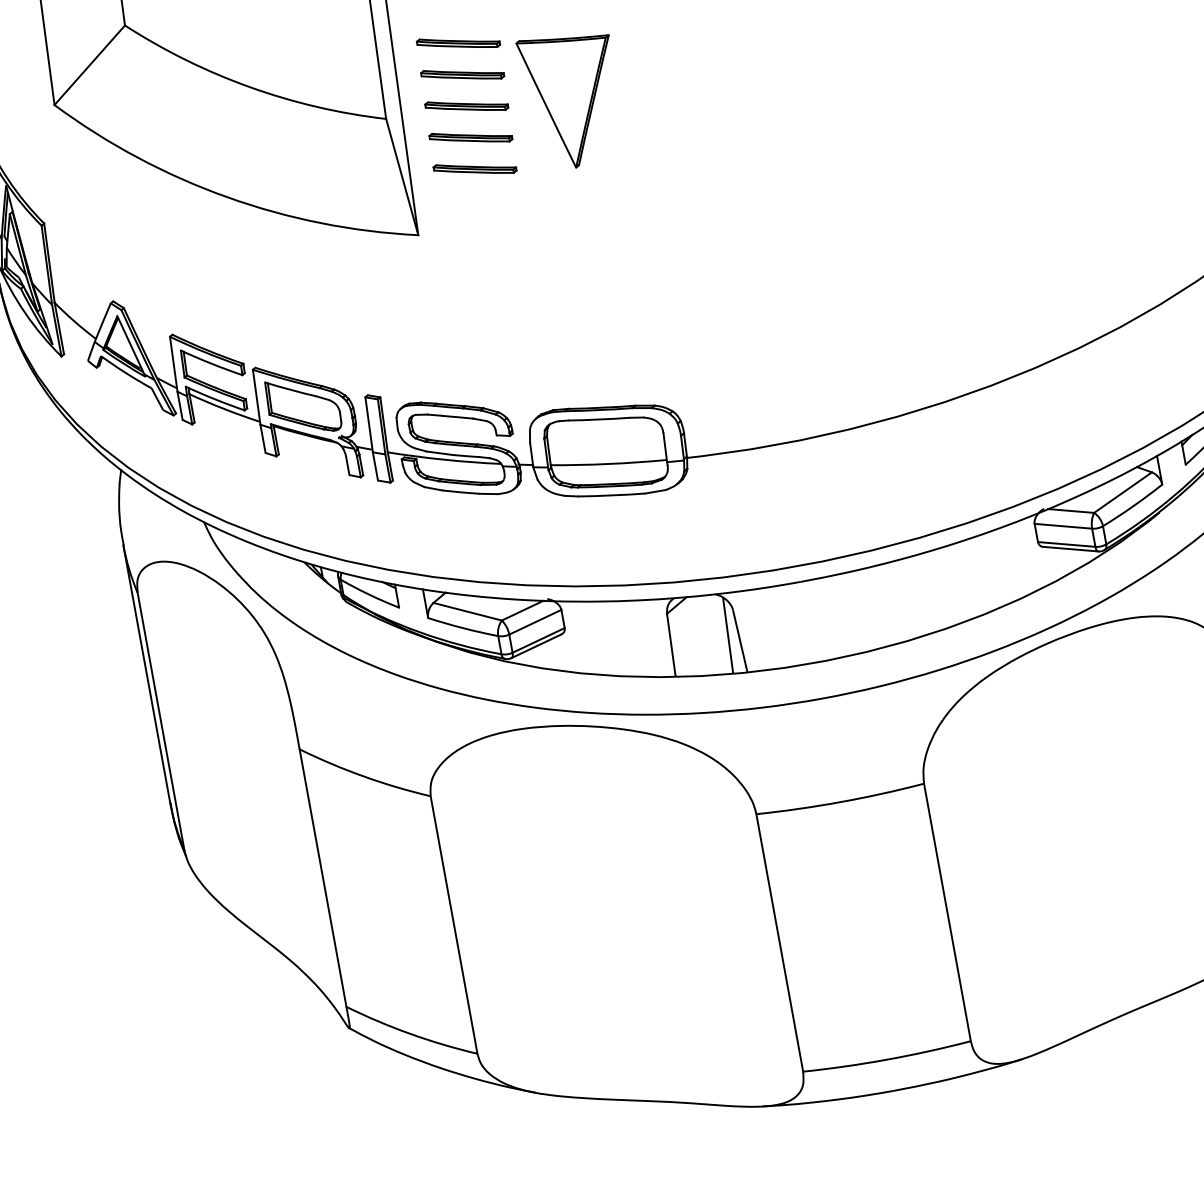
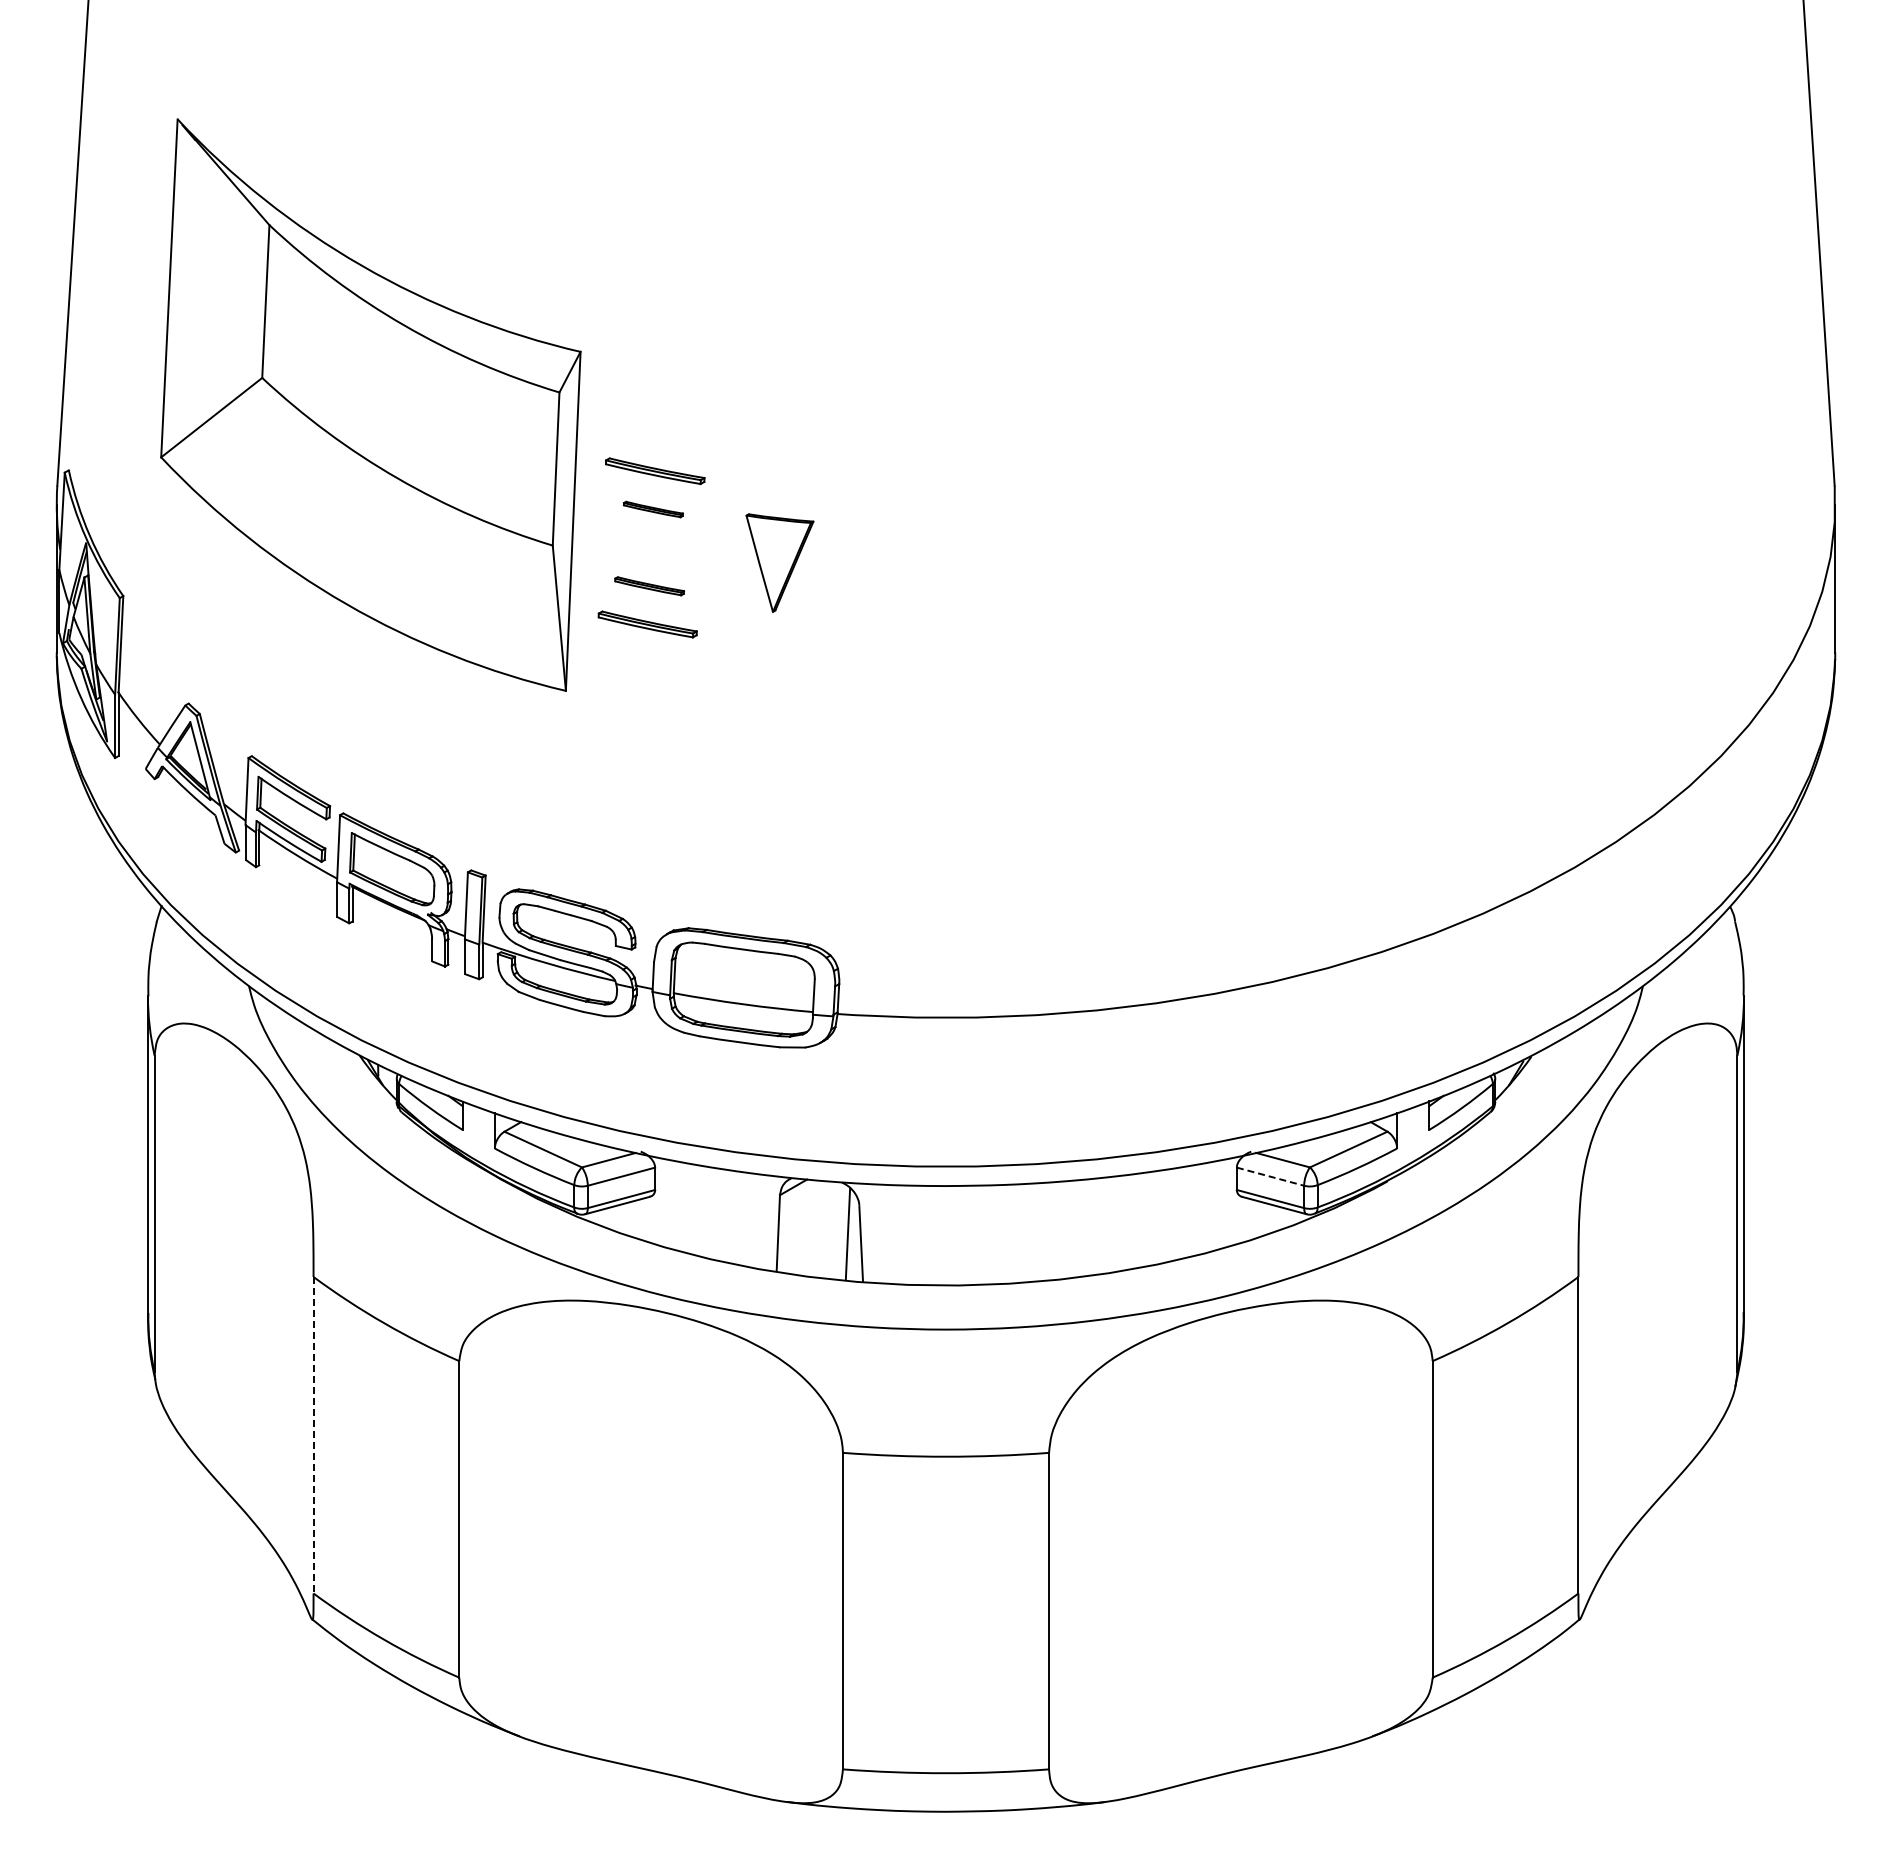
part: (462, 74) -> (653, 509), size x0.6
part: (573, 99) -> (779, 562), size x0.6
part: (466, 105) -> (651, 547), removed
part: (470, 137) -> (649, 586), size x0.7
line: (1063, 526) -> (1270, 1176), solid -> dashed
line: (323, 878) -> (313, 1435), solid -> dashed

